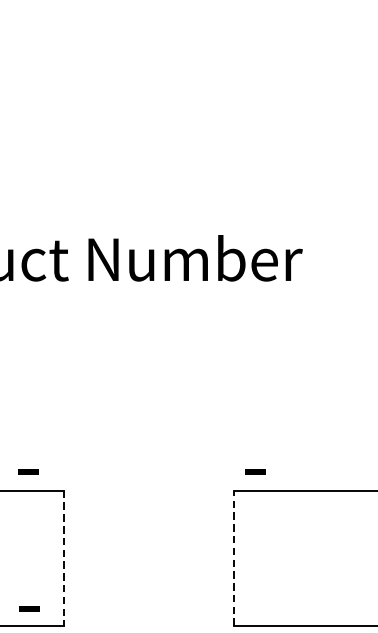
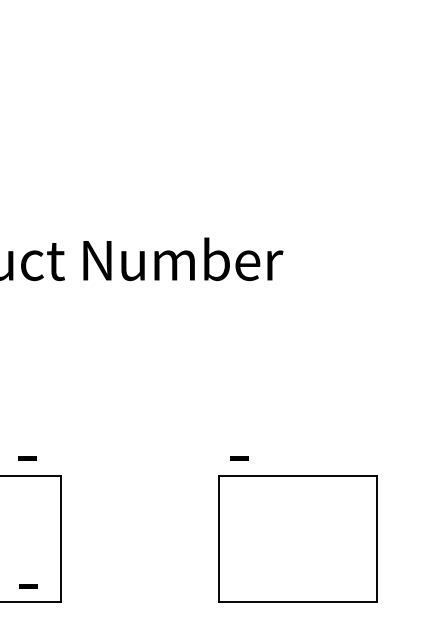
line: (233, 557) -> (218, 538), dashed -> solid
line: (63, 558) -> (60, 539), dashed -> solid

